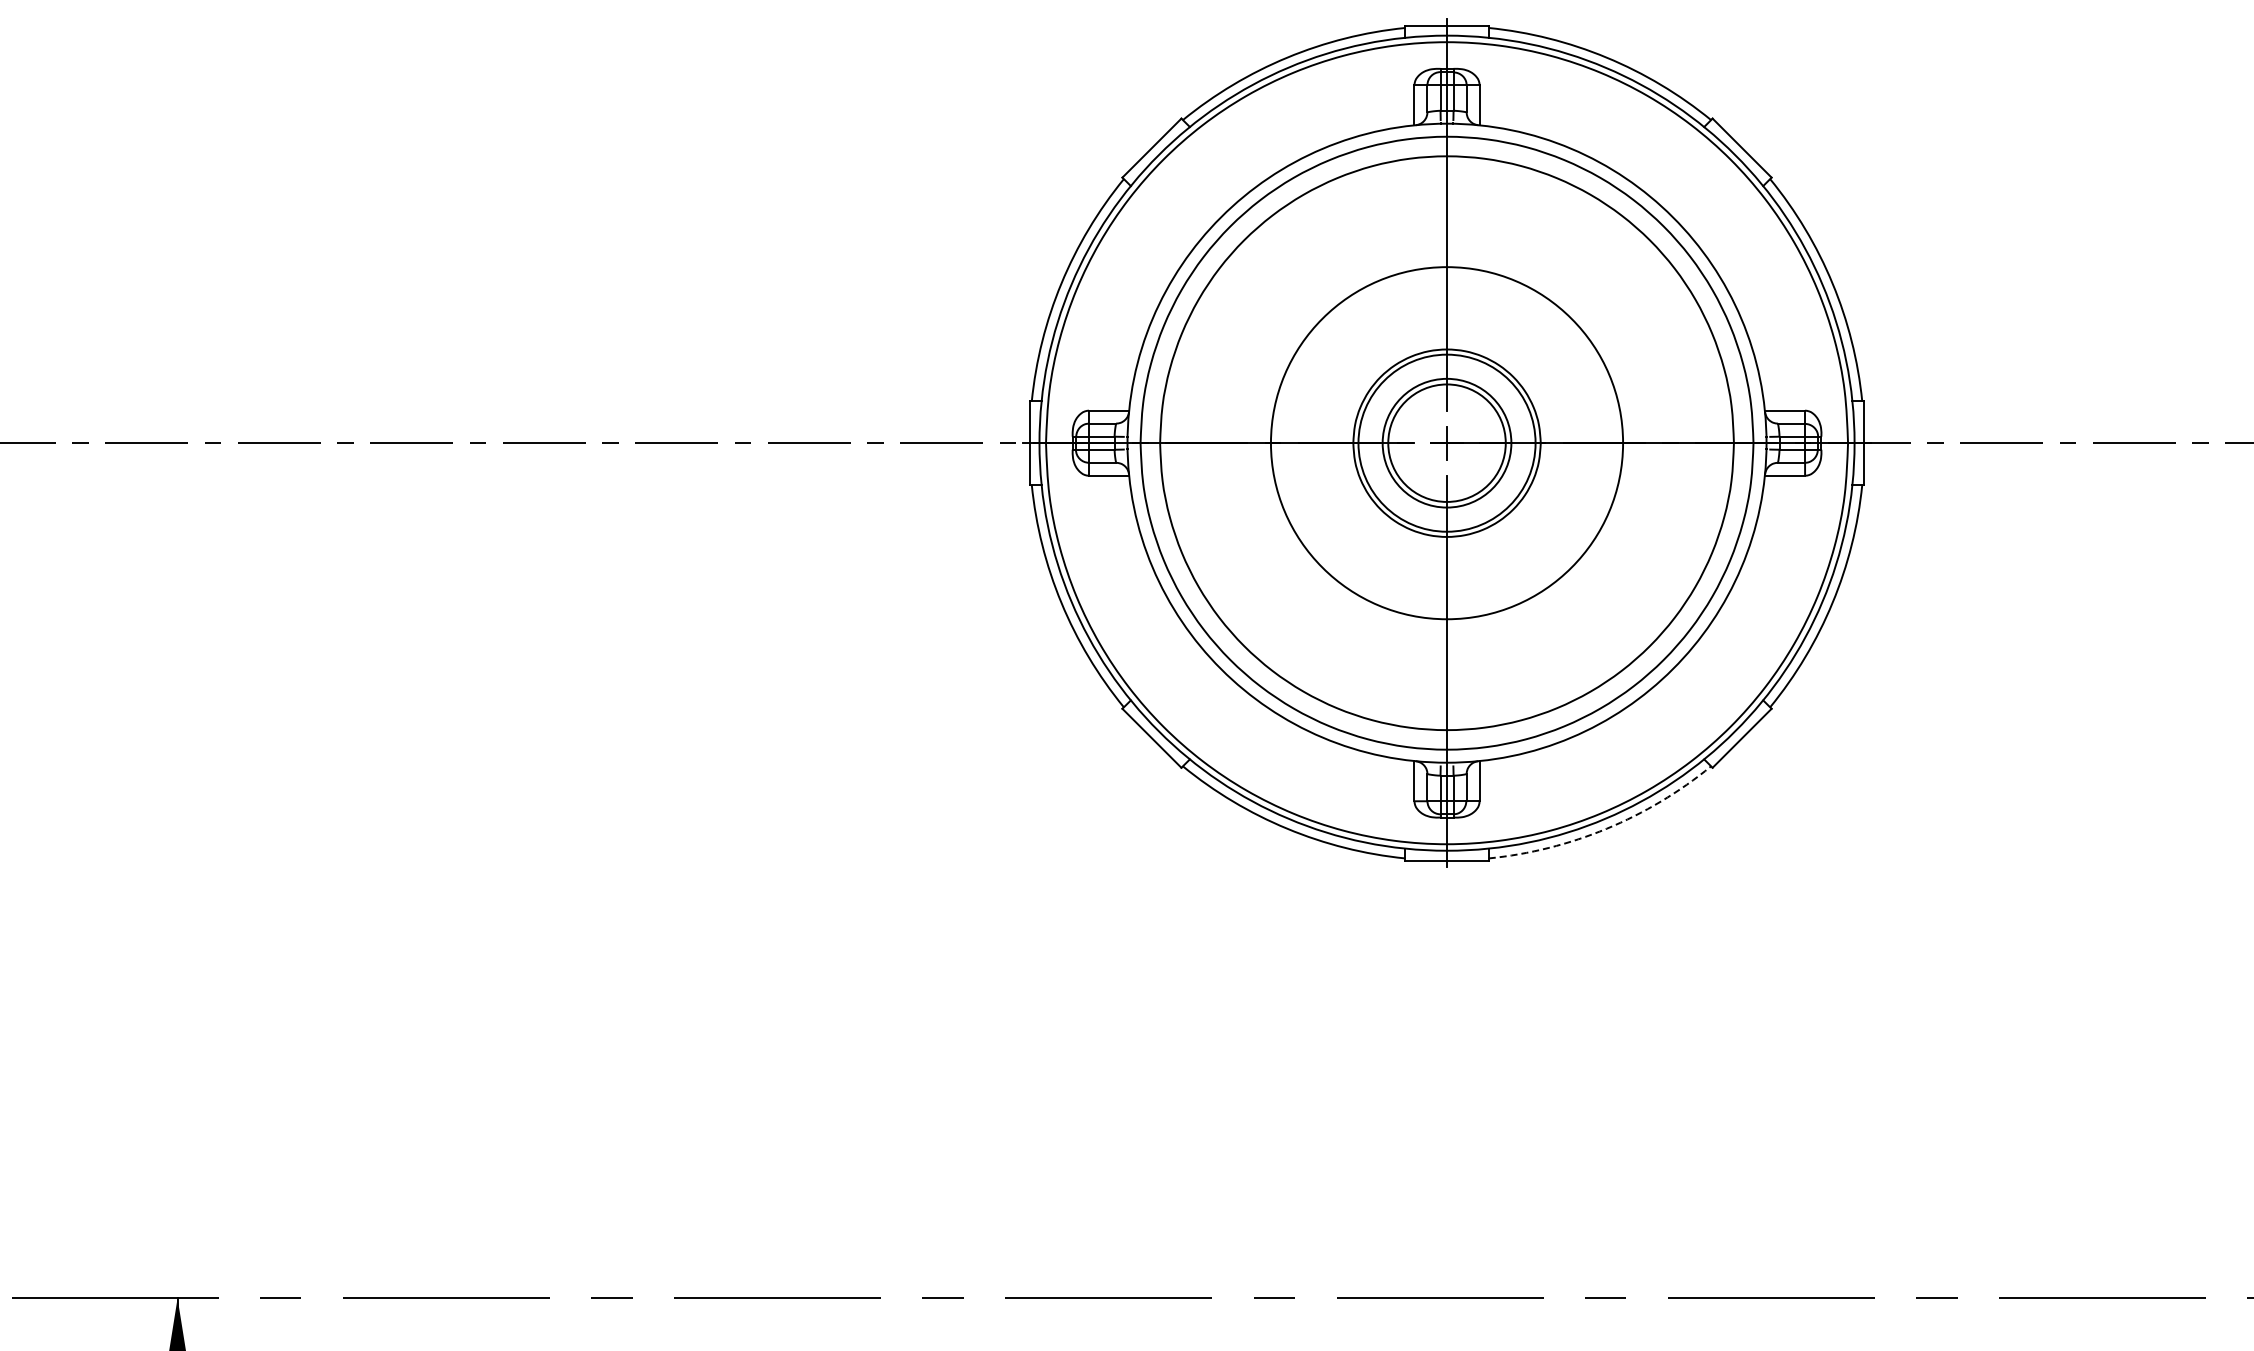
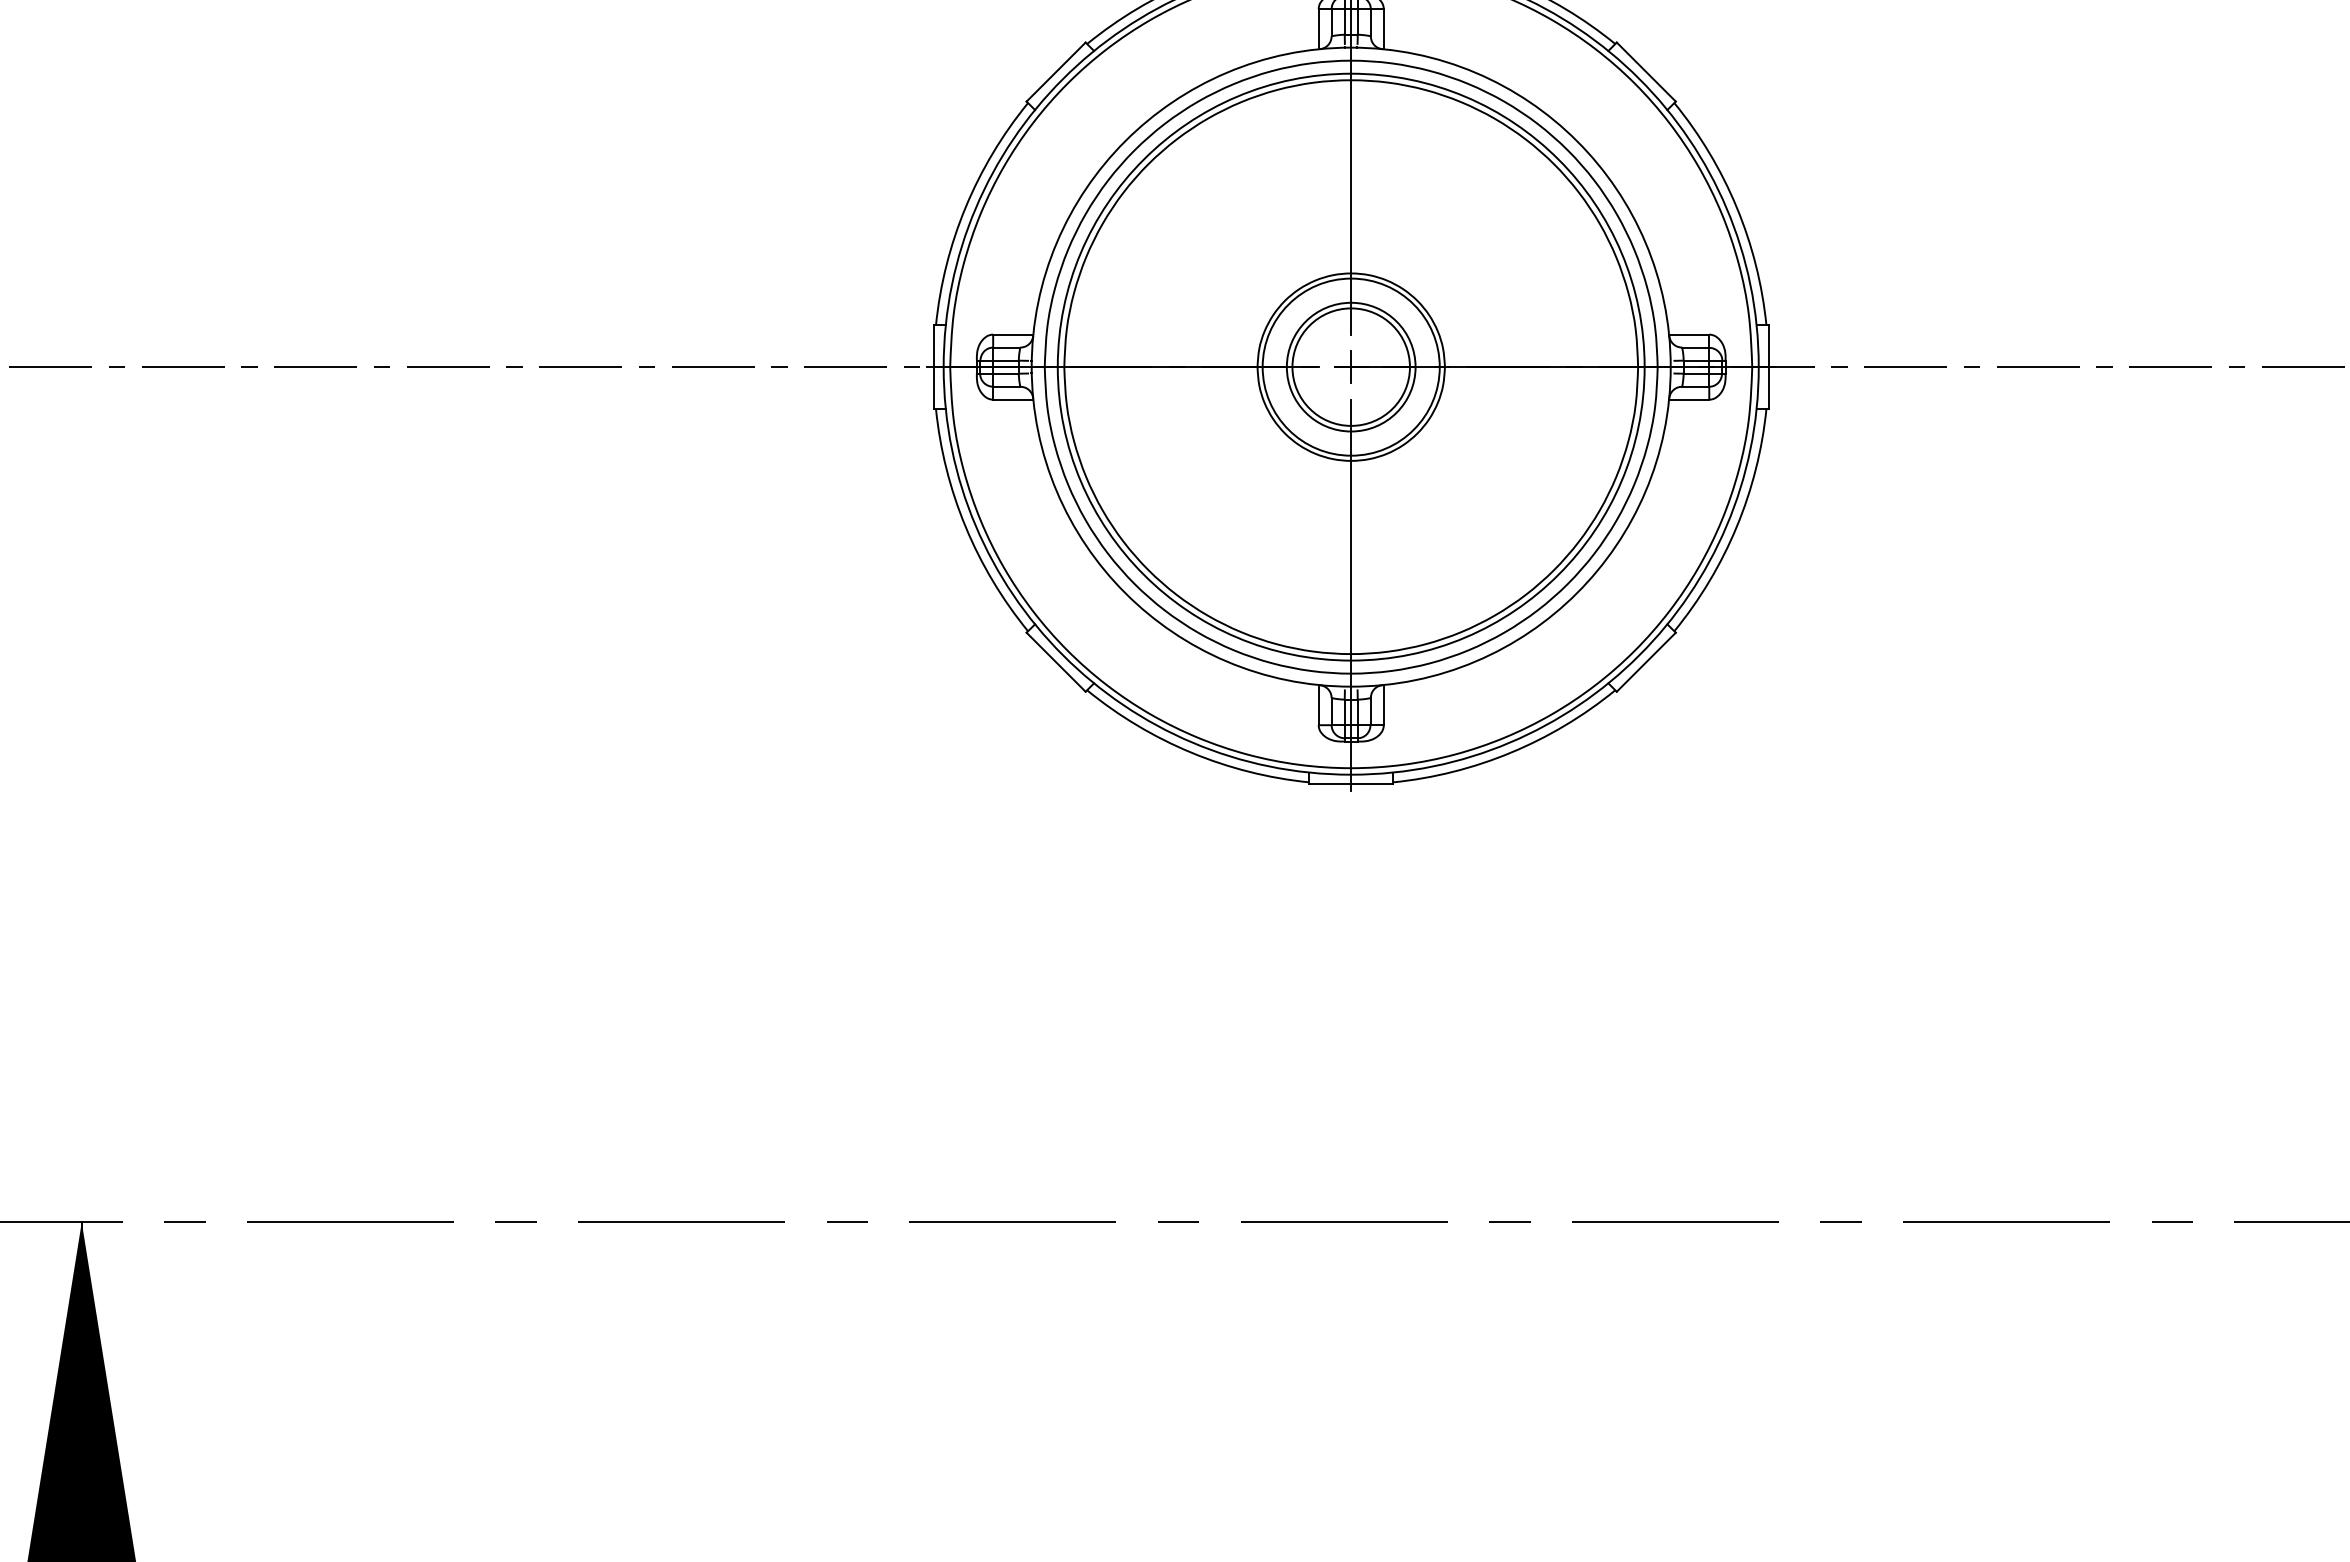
circle: (1446, 442) -> (1350, 366), size x1.67
arc: (1606, 828) -> (1510, 752), dashed -> solid

